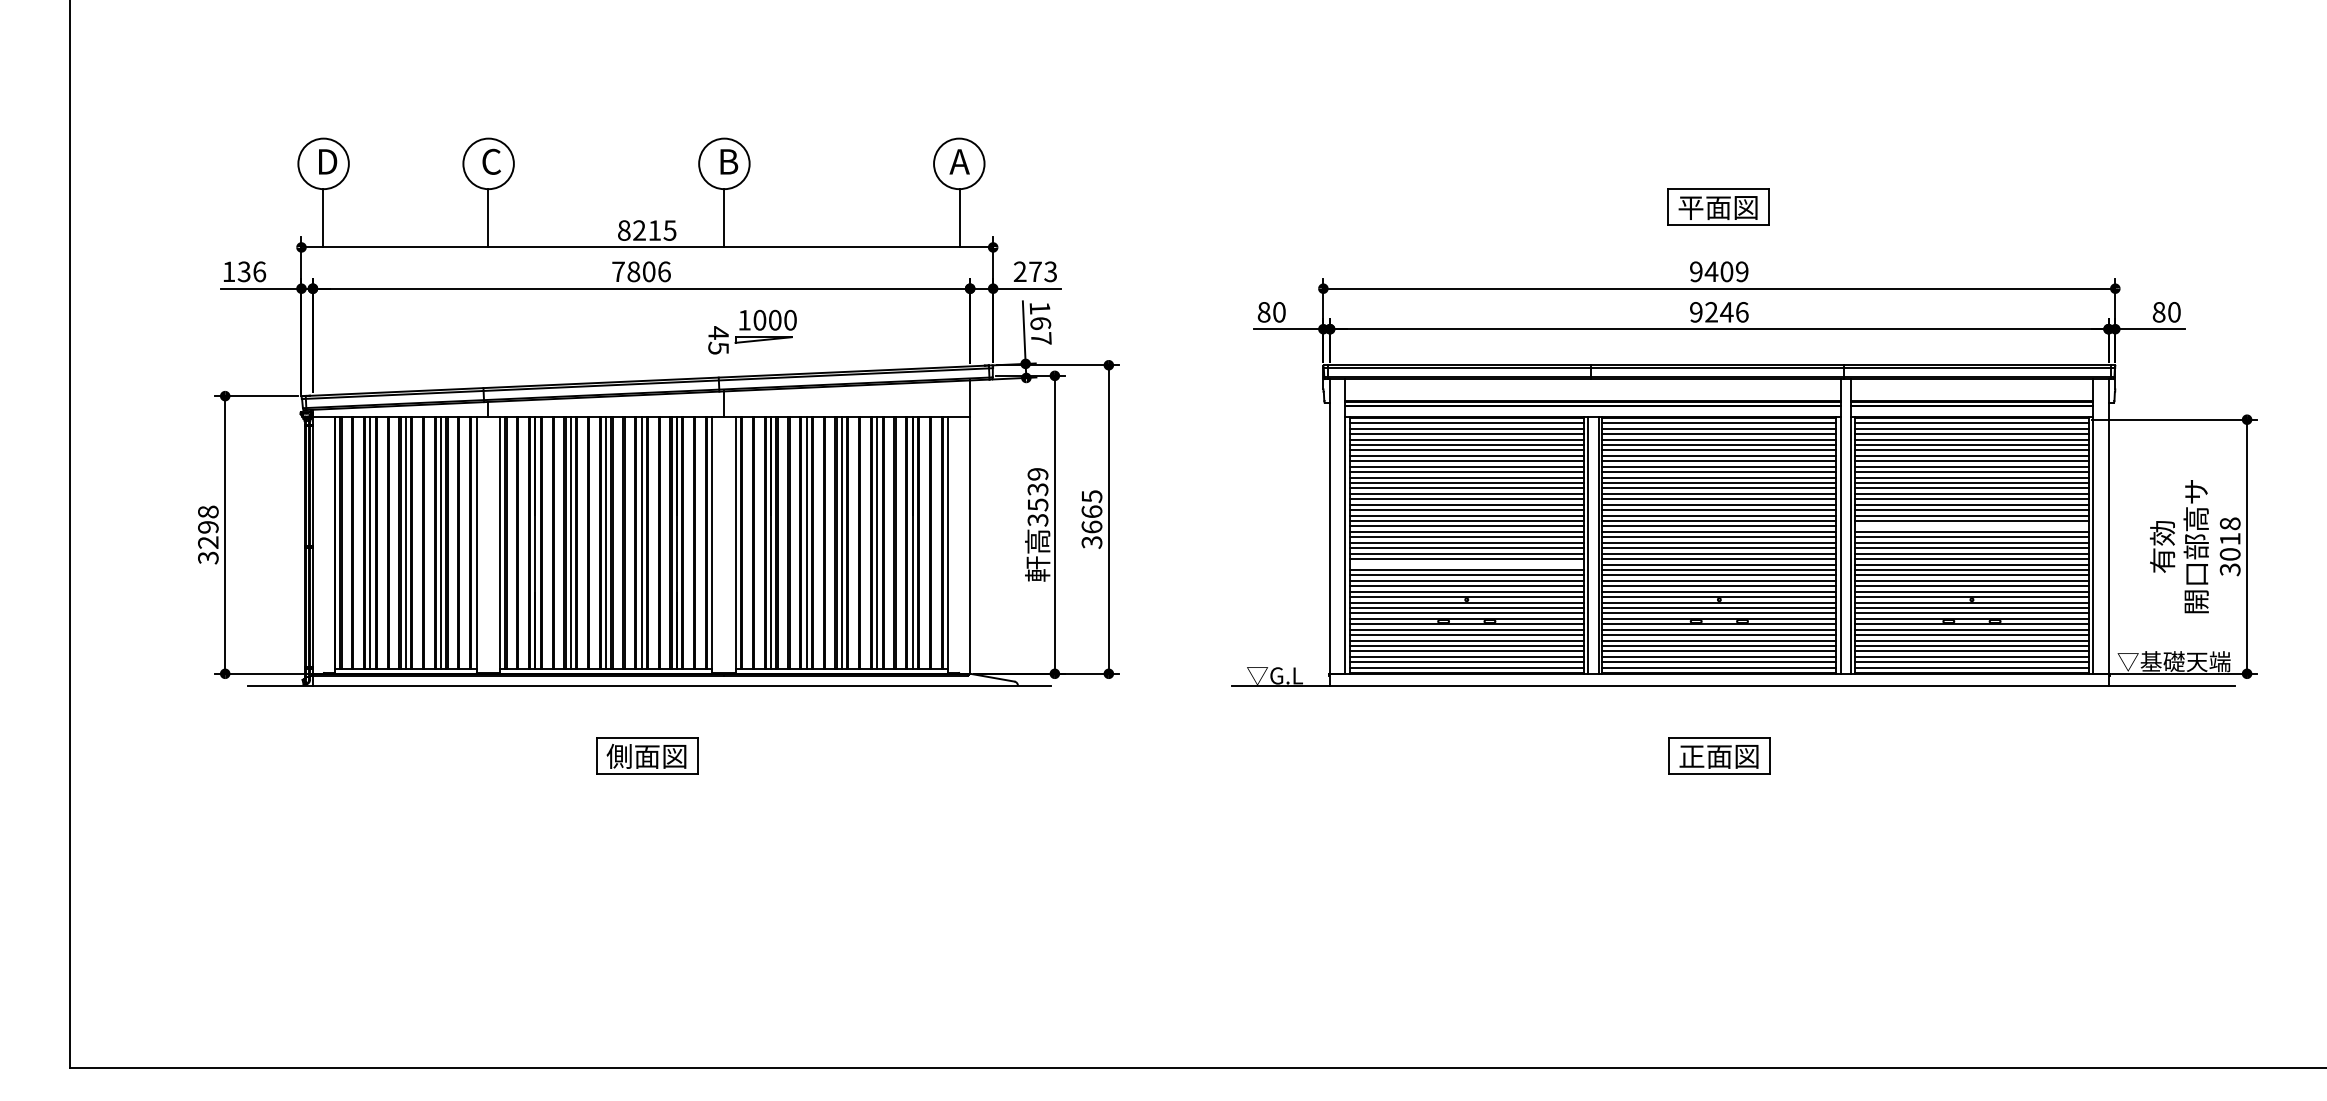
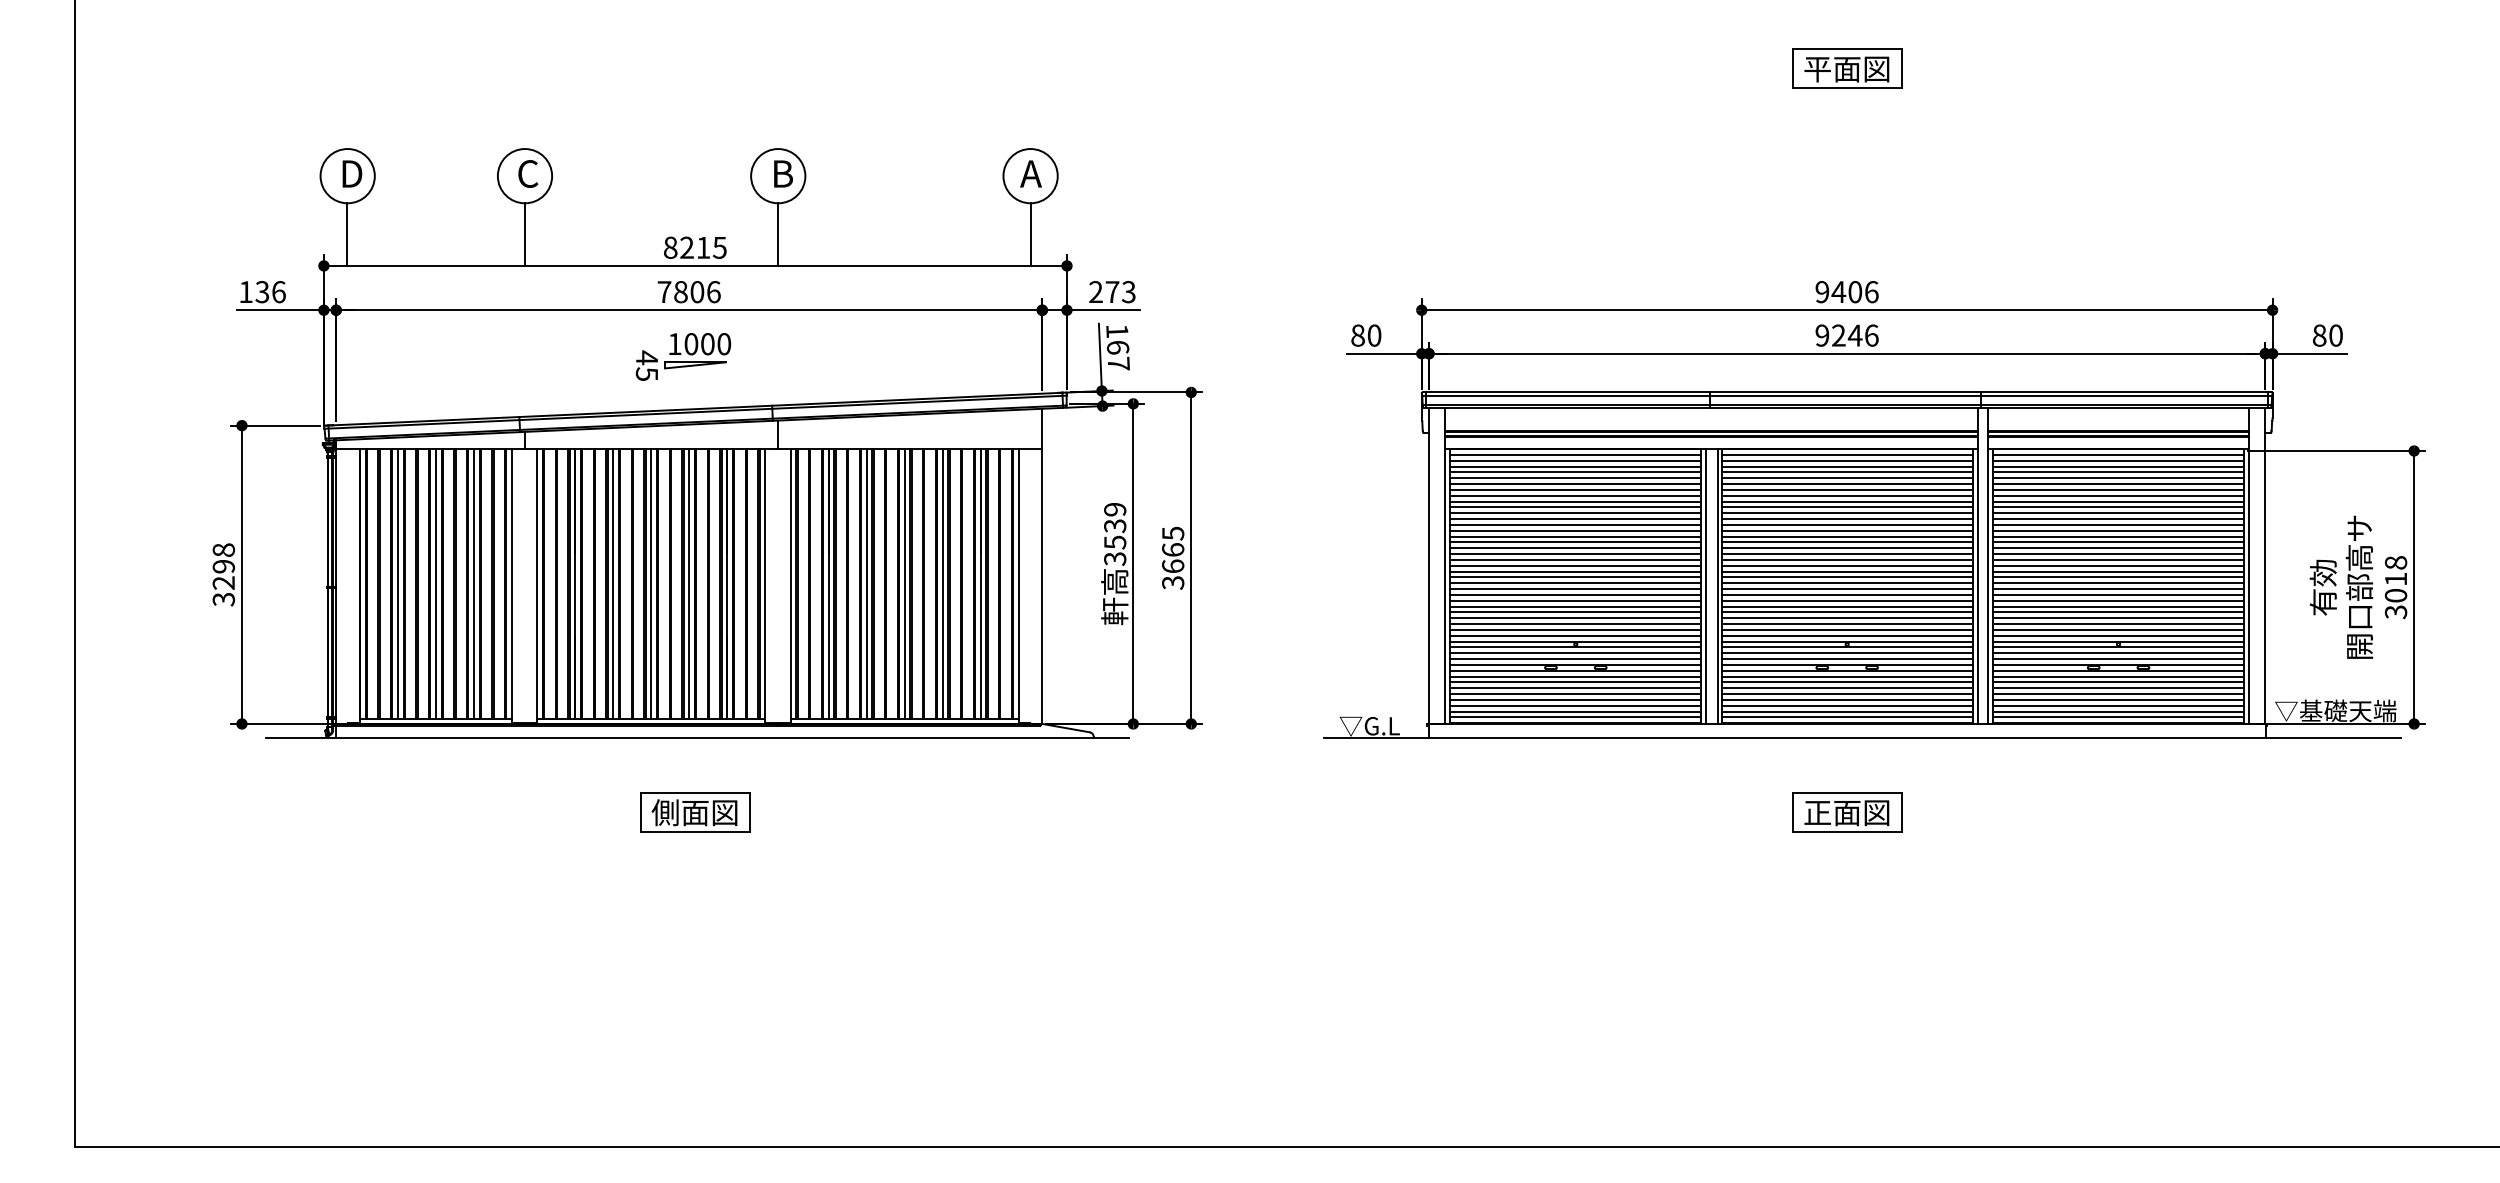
part: (1718, 207) -> (1847, 68), moved
text: (1741, 272) -> (1871, 292), 9409 -> 9406
part: (752, 331) -> (683, 356), moved
line: (1971, 526) -> (2118, 565), added
line: (1466, 564) -> (1575, 606), added

